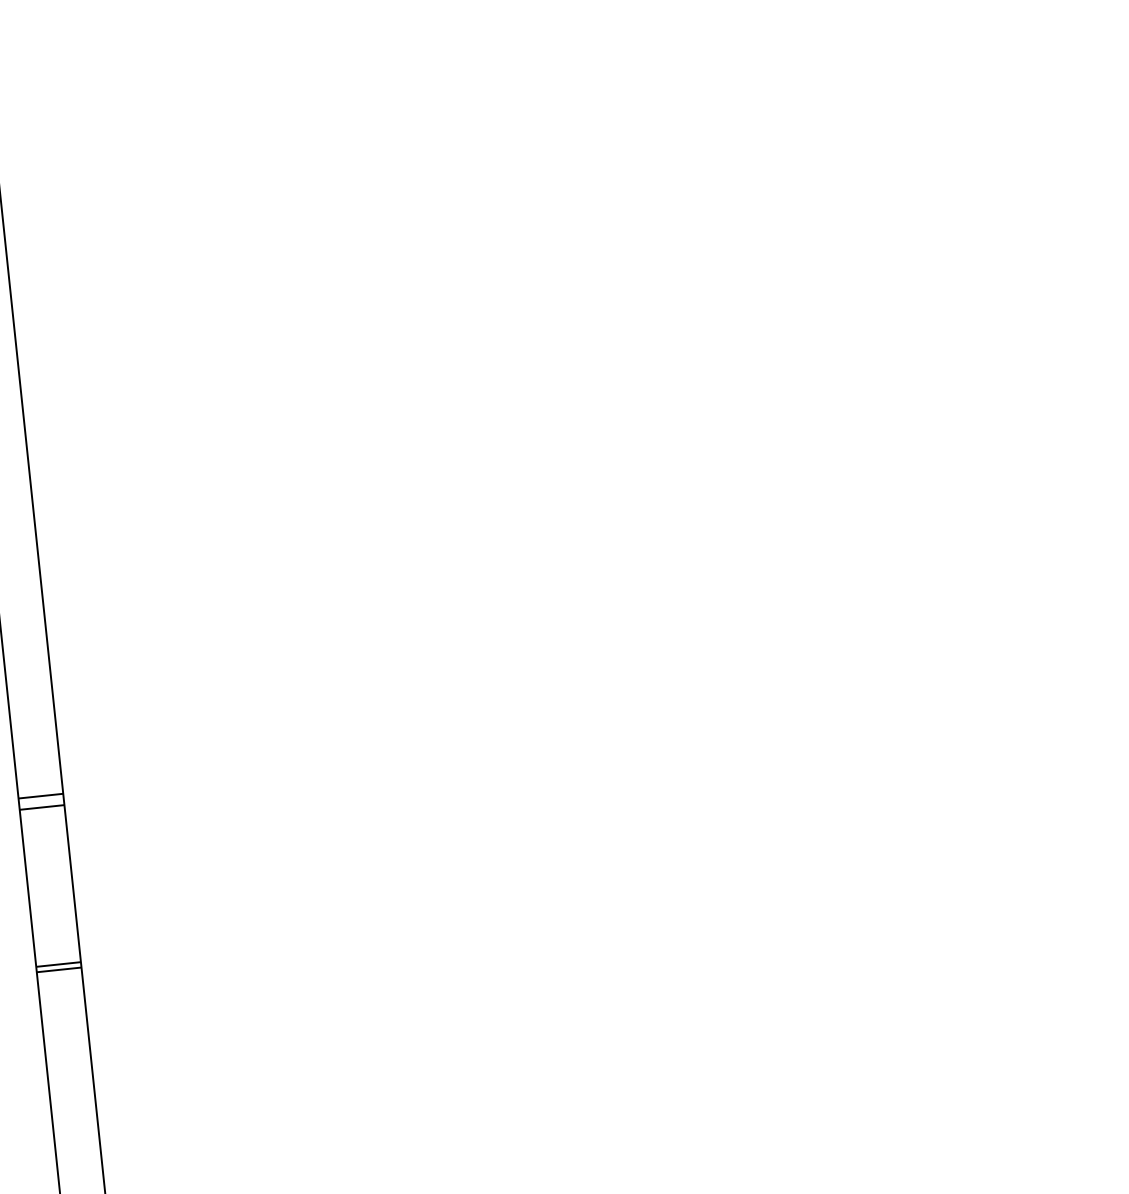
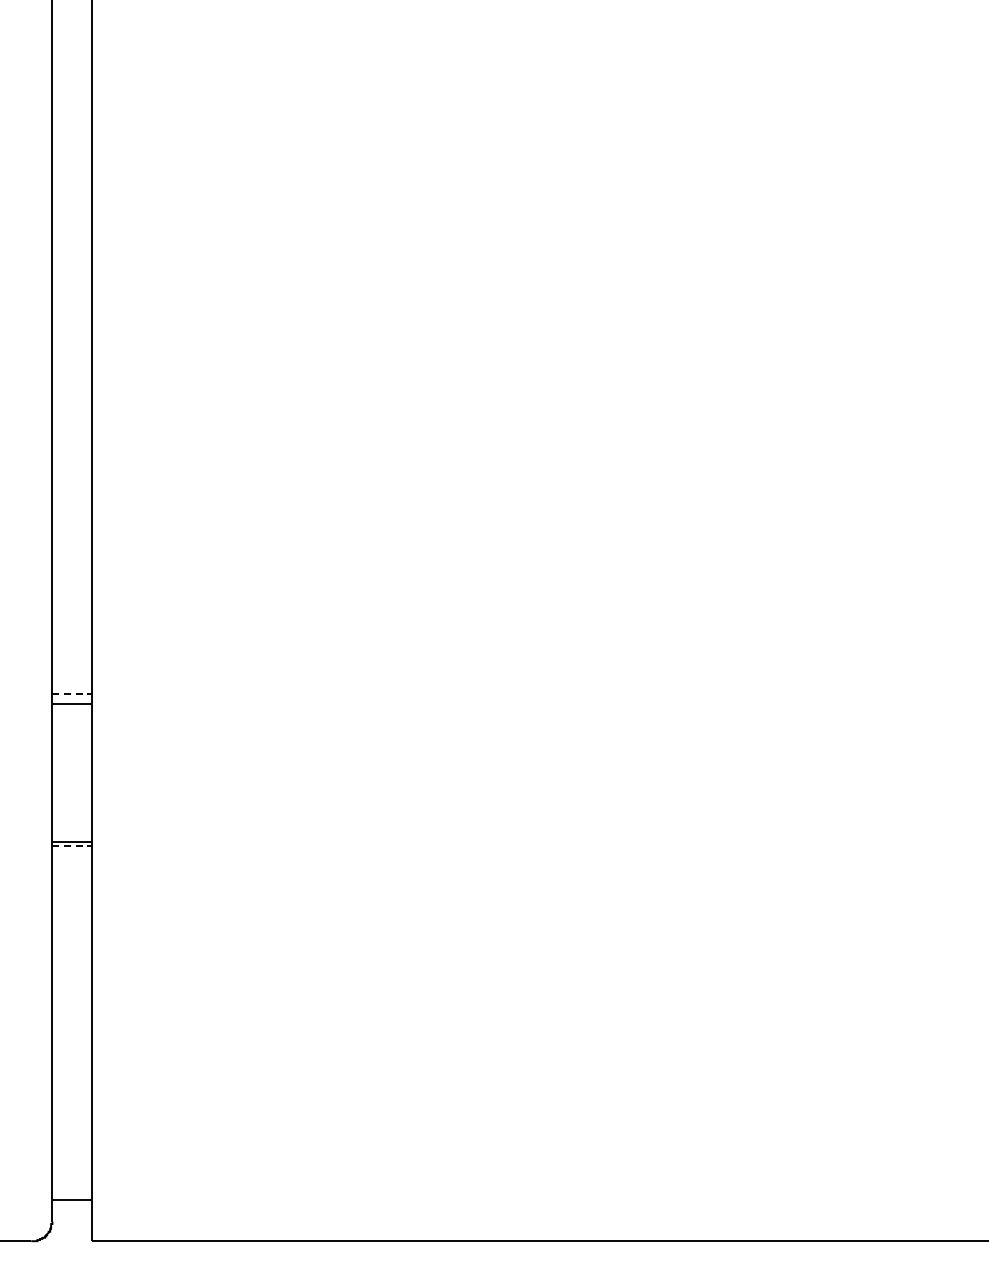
line: (41, 795) -> (72, 693), solid -> dashed
line: (59, 970) -> (72, 846), solid -> dashed

